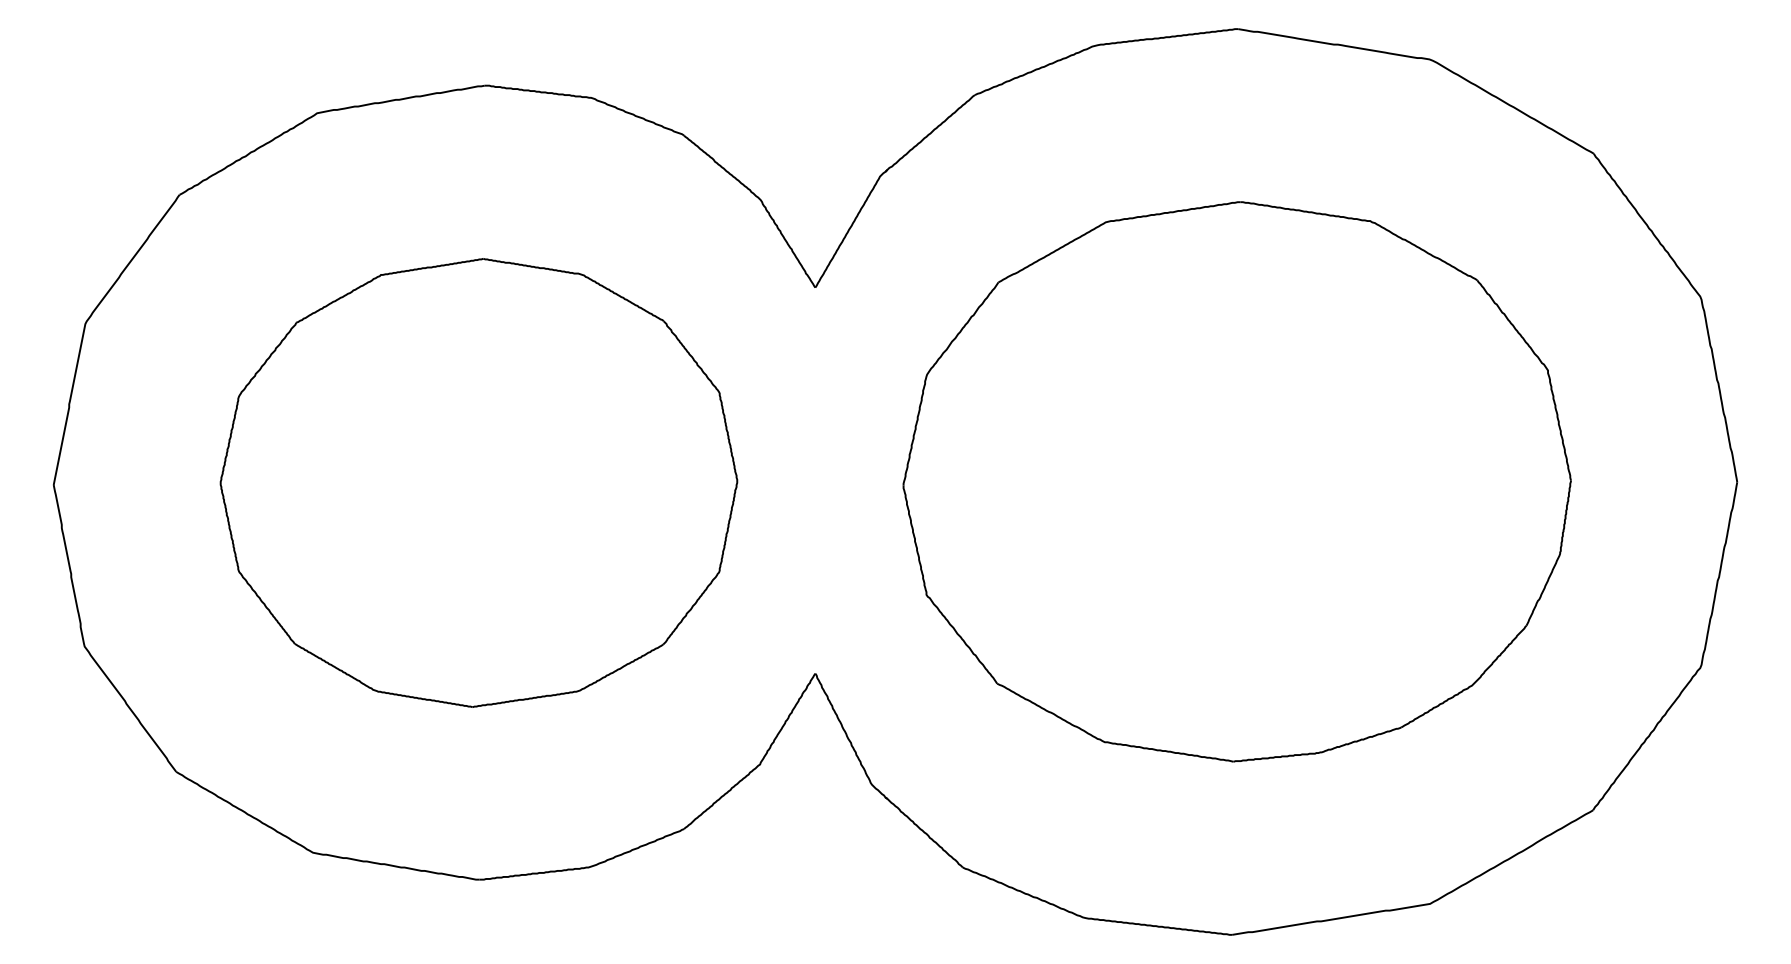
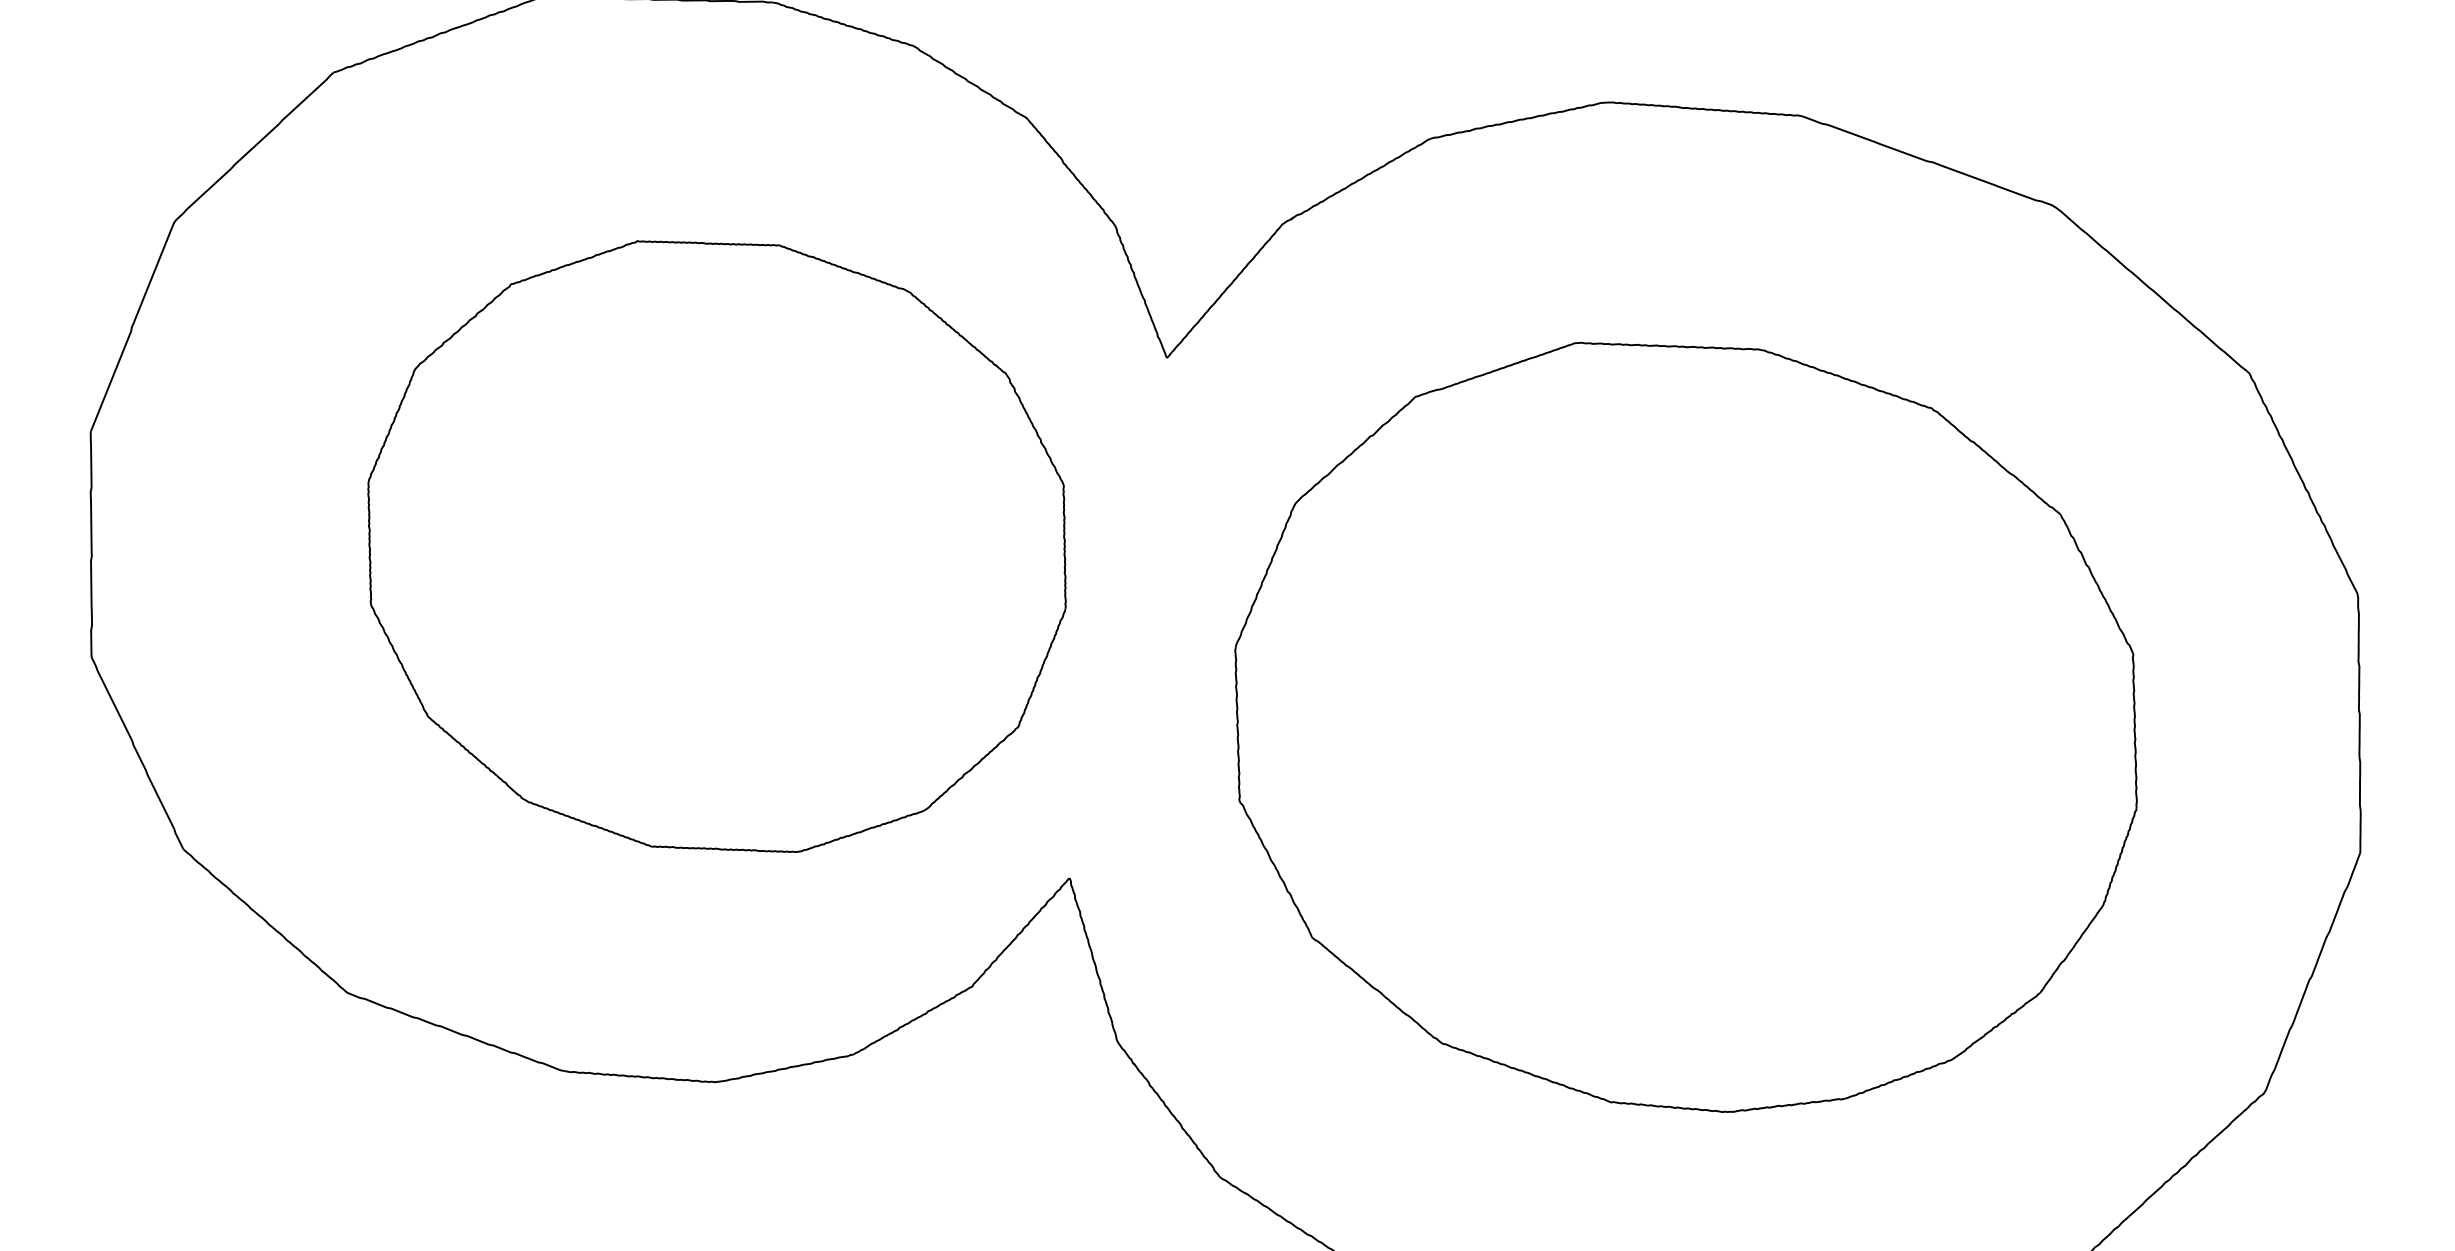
part: (478, 482) -> (716, 545), moved

